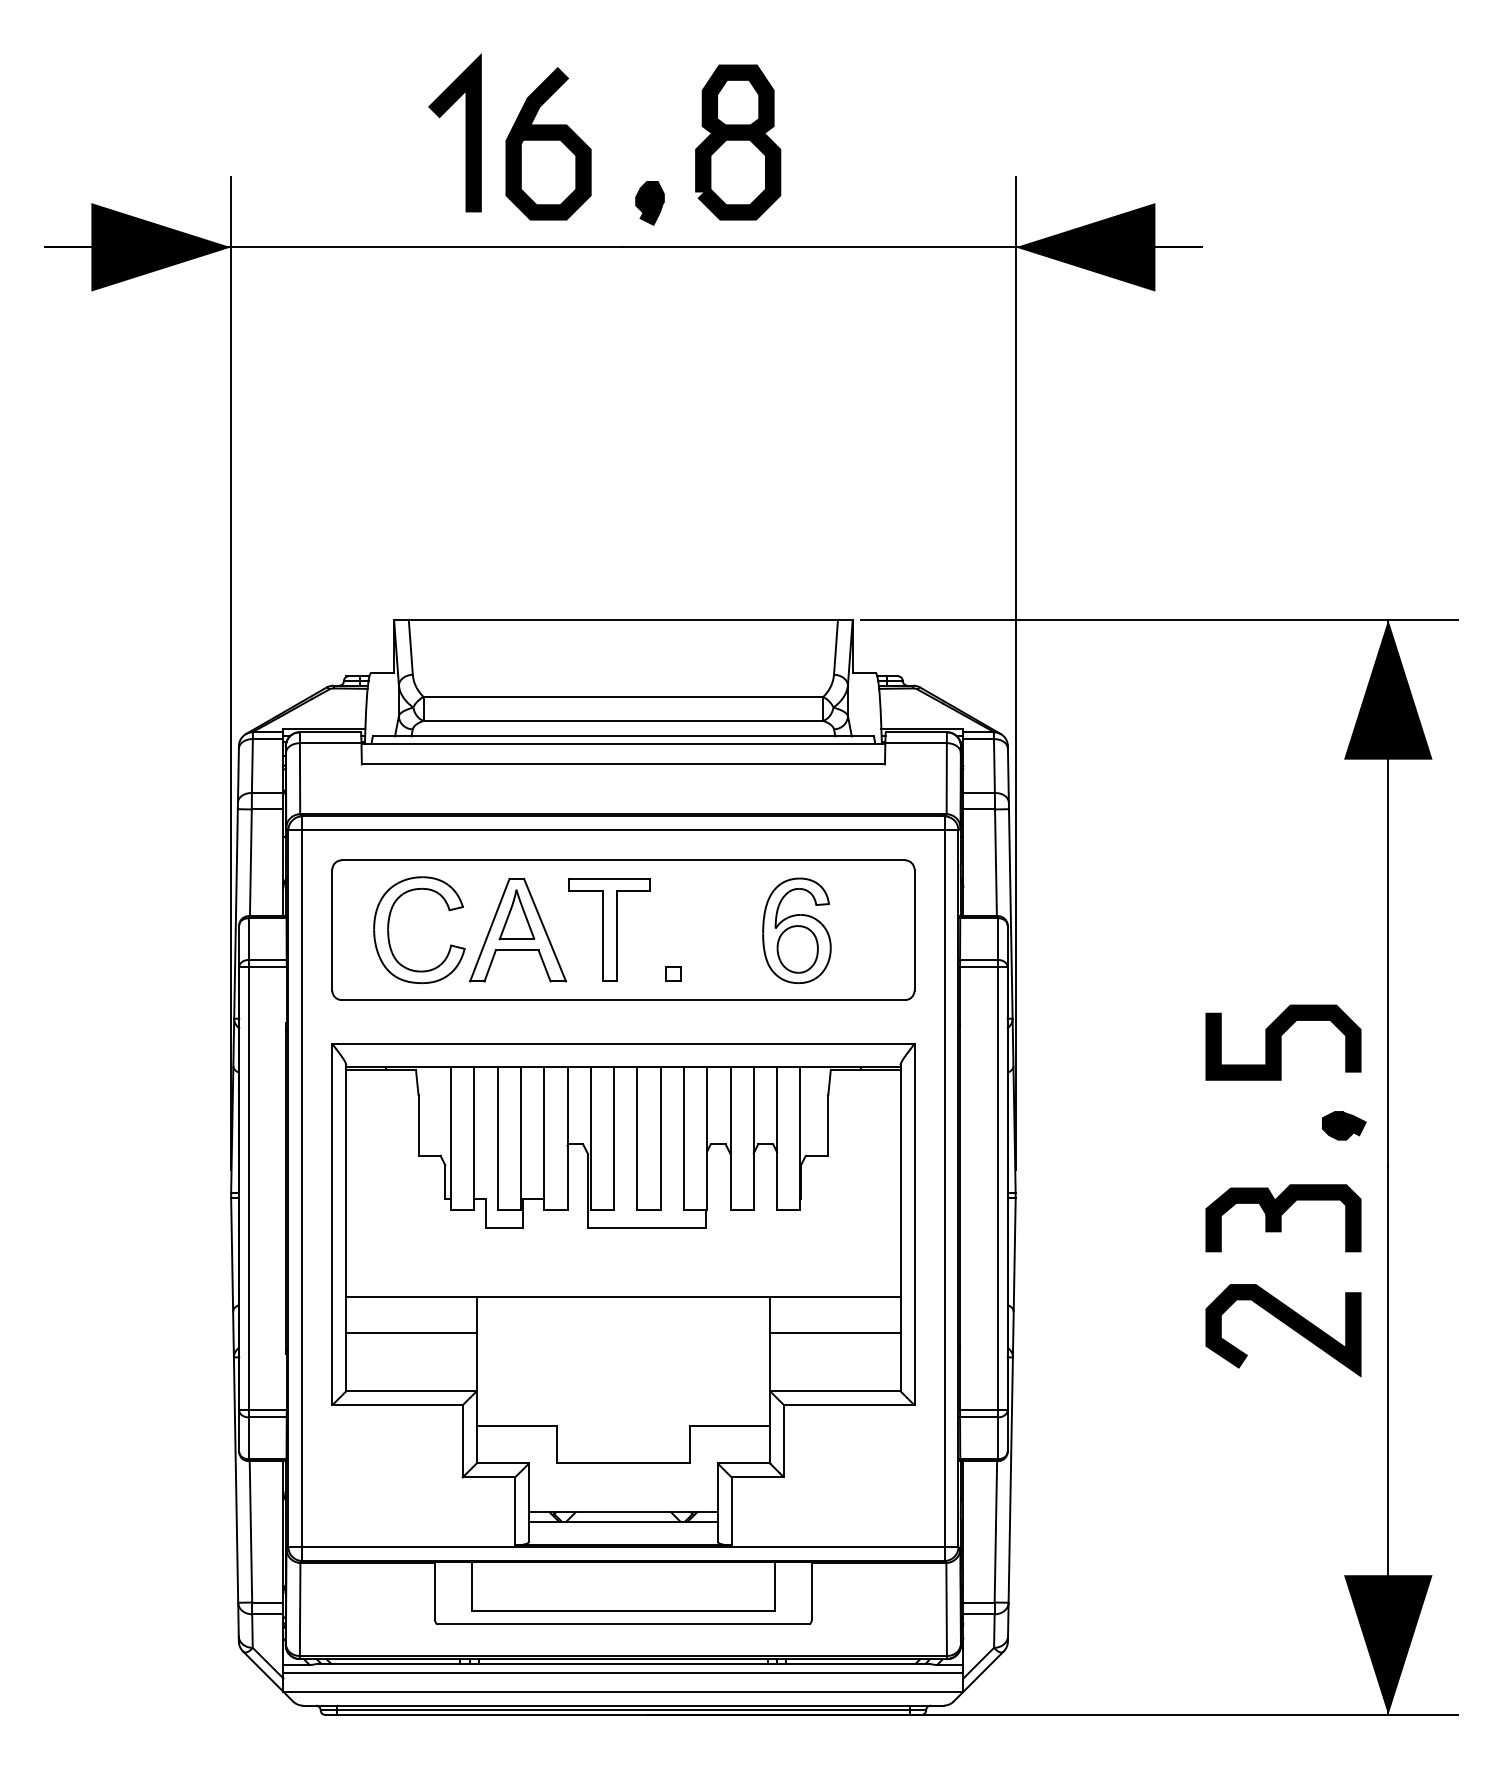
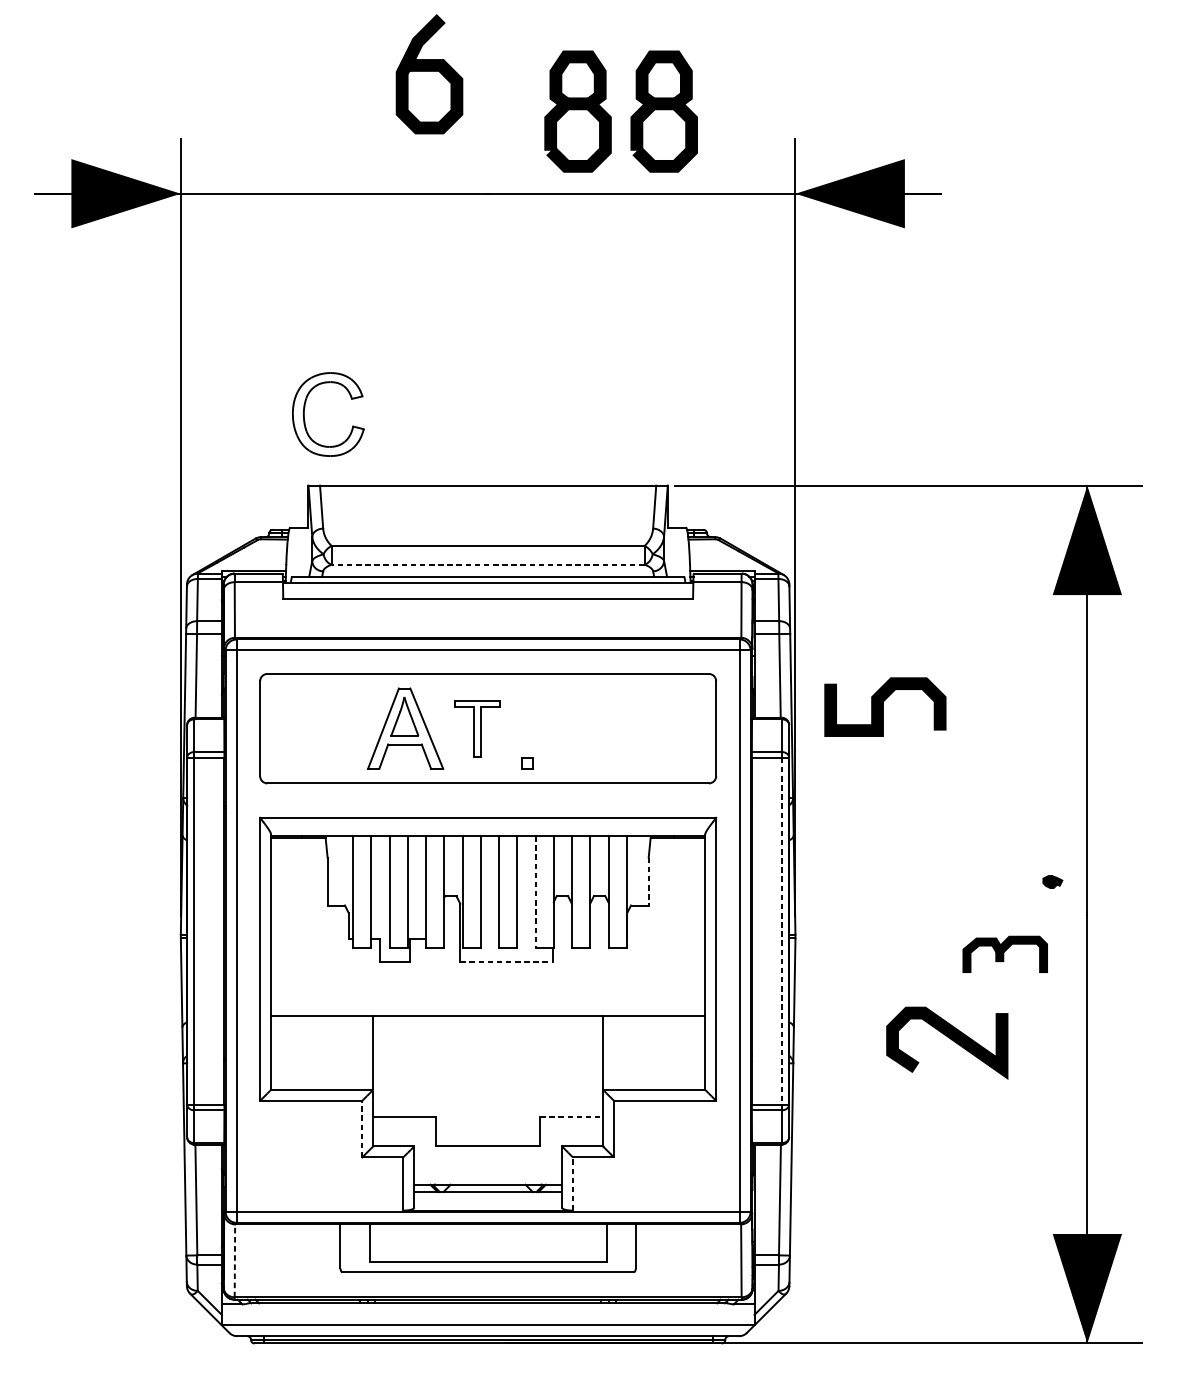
line: (465, 132) -> (364, 103), removed
curve: (548, 140) -> (429, 71), moved
part: (848, 142) -> (664, 111), added
part: (649, 203) -> (508, 159), removed
line: (623, 720) -> (488, 564), solid -> dashed
part: (609, 929) -> (477, 728), size x0.7
part: (796, 930) -> (623, 728), removed
part: (389, 931) -> (304, 415), moved
curve: (1281, 1042) -> (883, 706), moved
line: (828, 1125) -> (648, 881), solid -> dashed
part: (1344, 1125) -> (1053, 881), size x0.6
line: (683, 1139) -> (535, 892), solid -> dashed
line: (998, 1189) -> (781, 931), solid -> dashed
part: (1283, 1218) -> (1005, 954), size x0.7
line: (647, 1228) -> (507, 962), solid -> dashed
curve: (1286, 1325) -> (949, 1039), moved
line: (411, 1333) -> (322, 1044), removed
line: (835, 1333) -> (654, 1044), removed
line: (730, 1426) -> (572, 1117), solid -> dashed
line: (462, 1440) -> (362, 1128), solid -> dashed
line: (731, 1511) -> (572, 1184), solid -> dashed
line: (300, 1609) -> (235, 1260), solid -> dashed
line: (623, 1673) -> (488, 1310), removed

